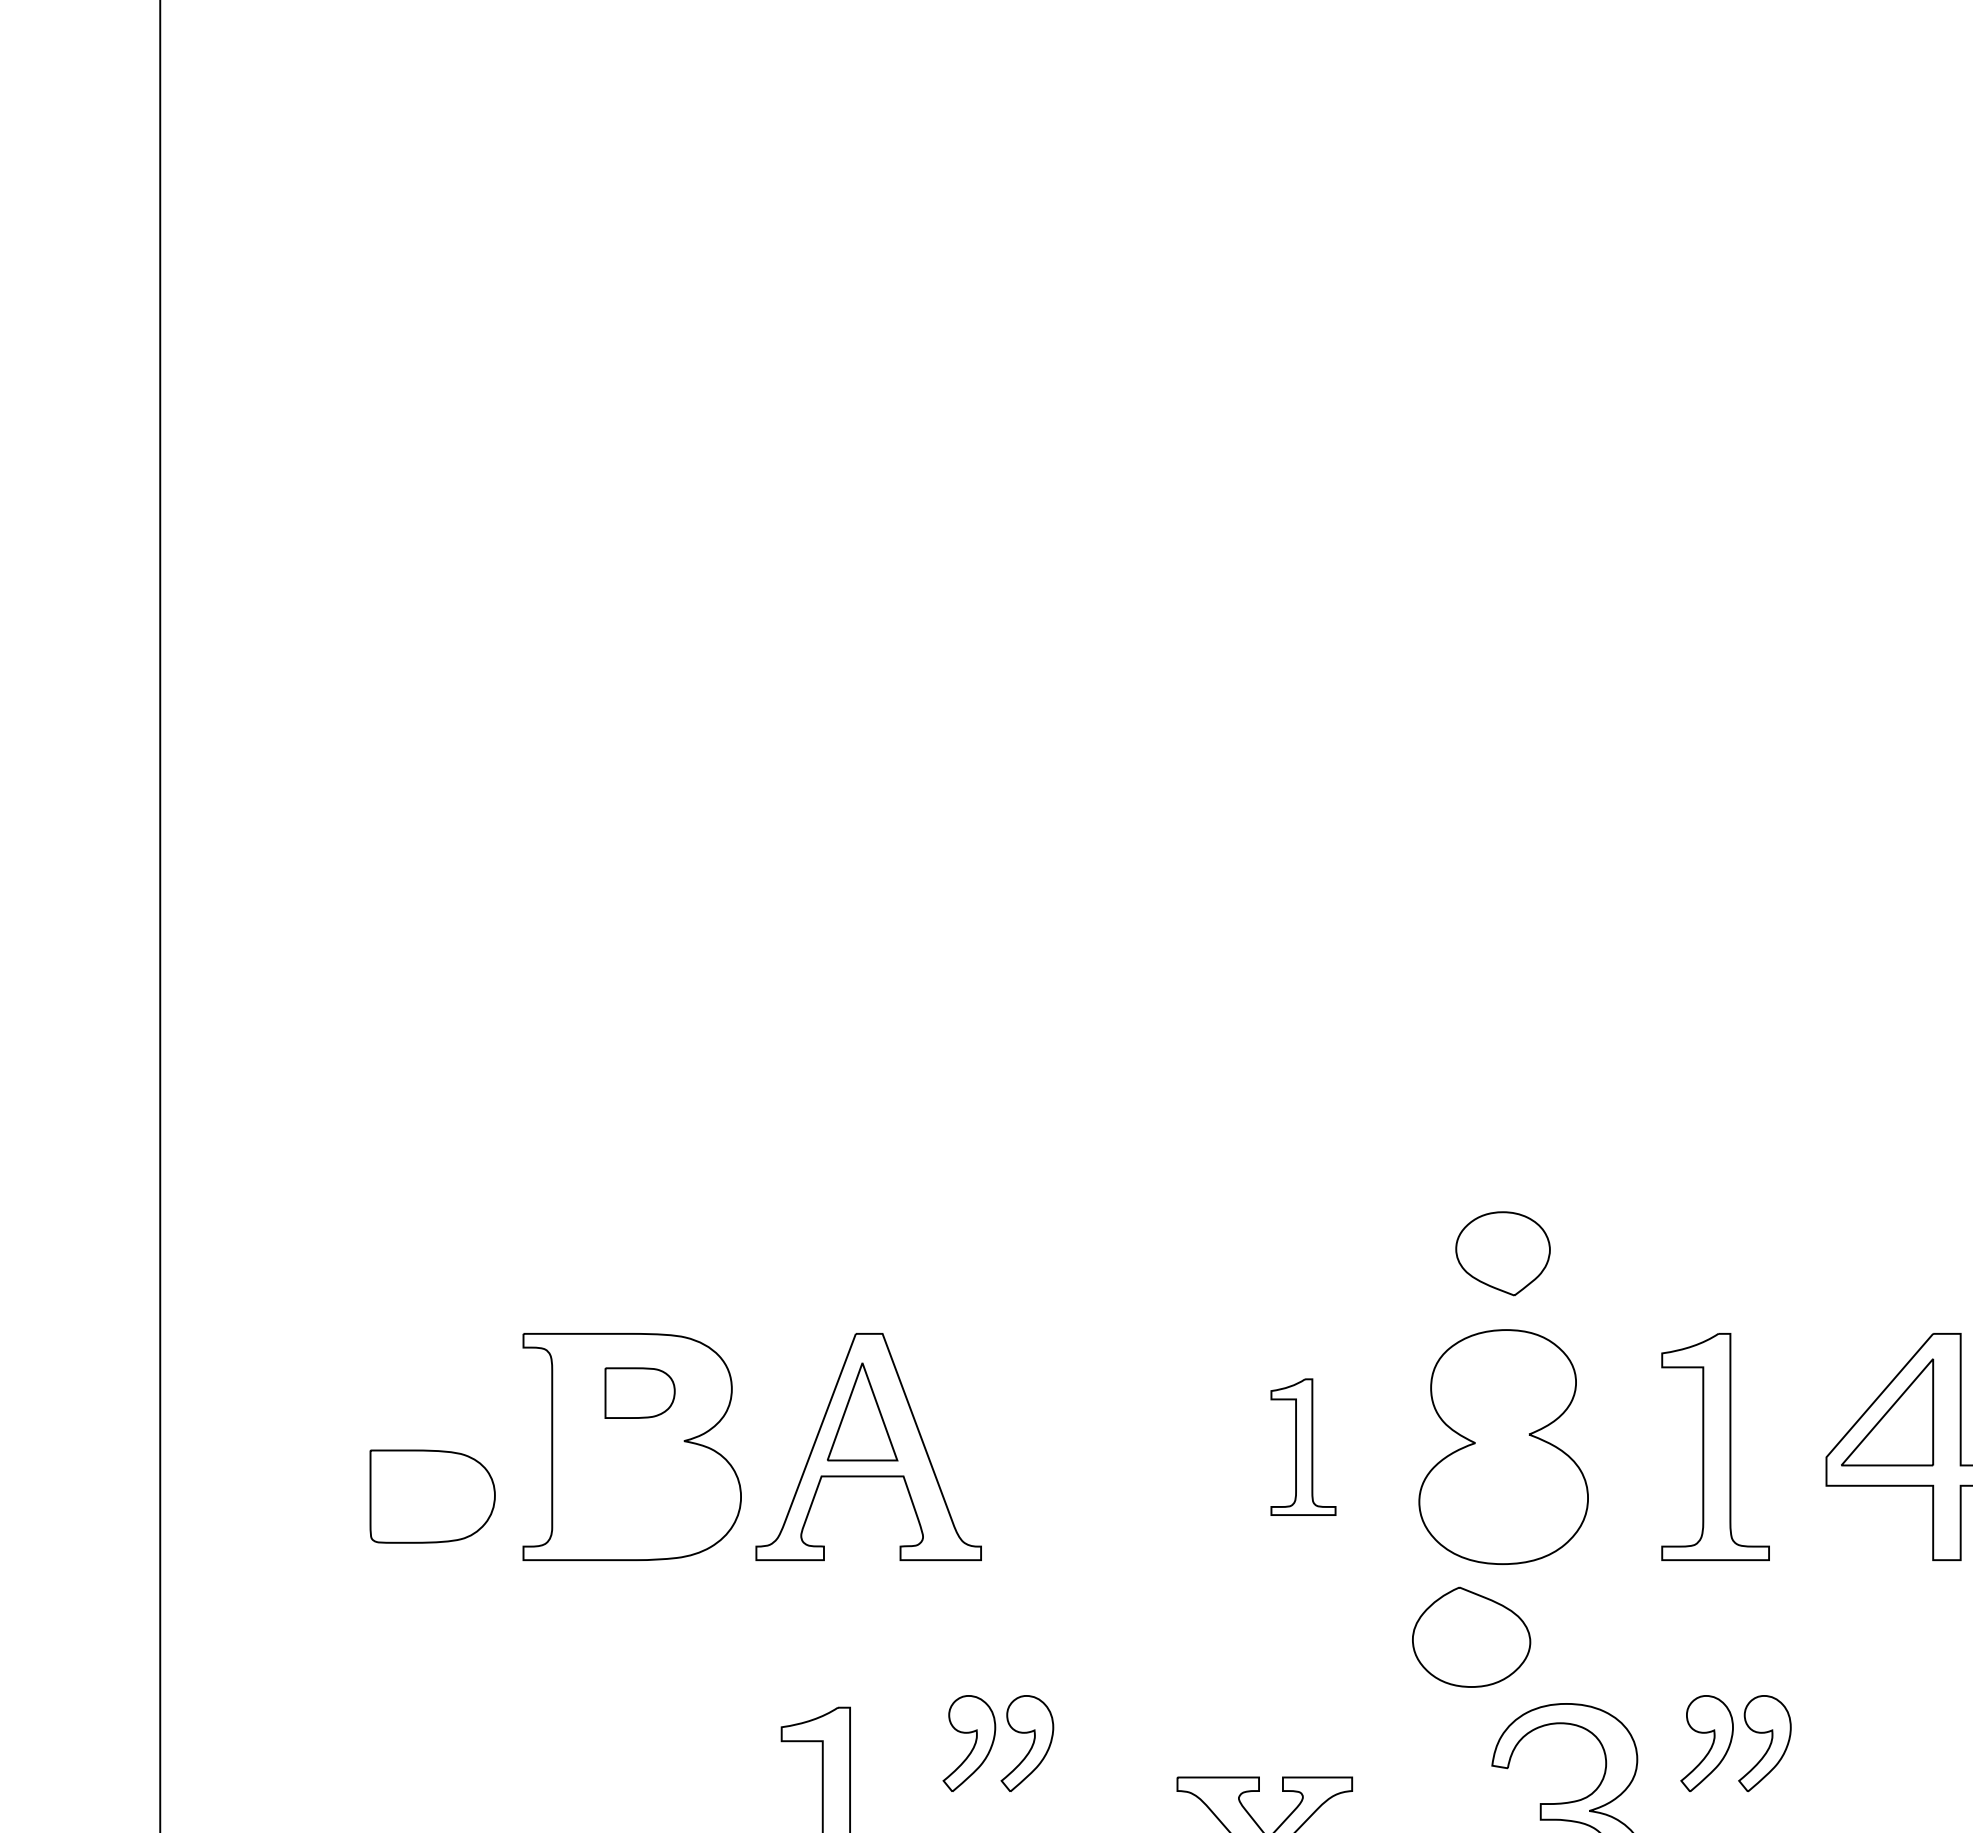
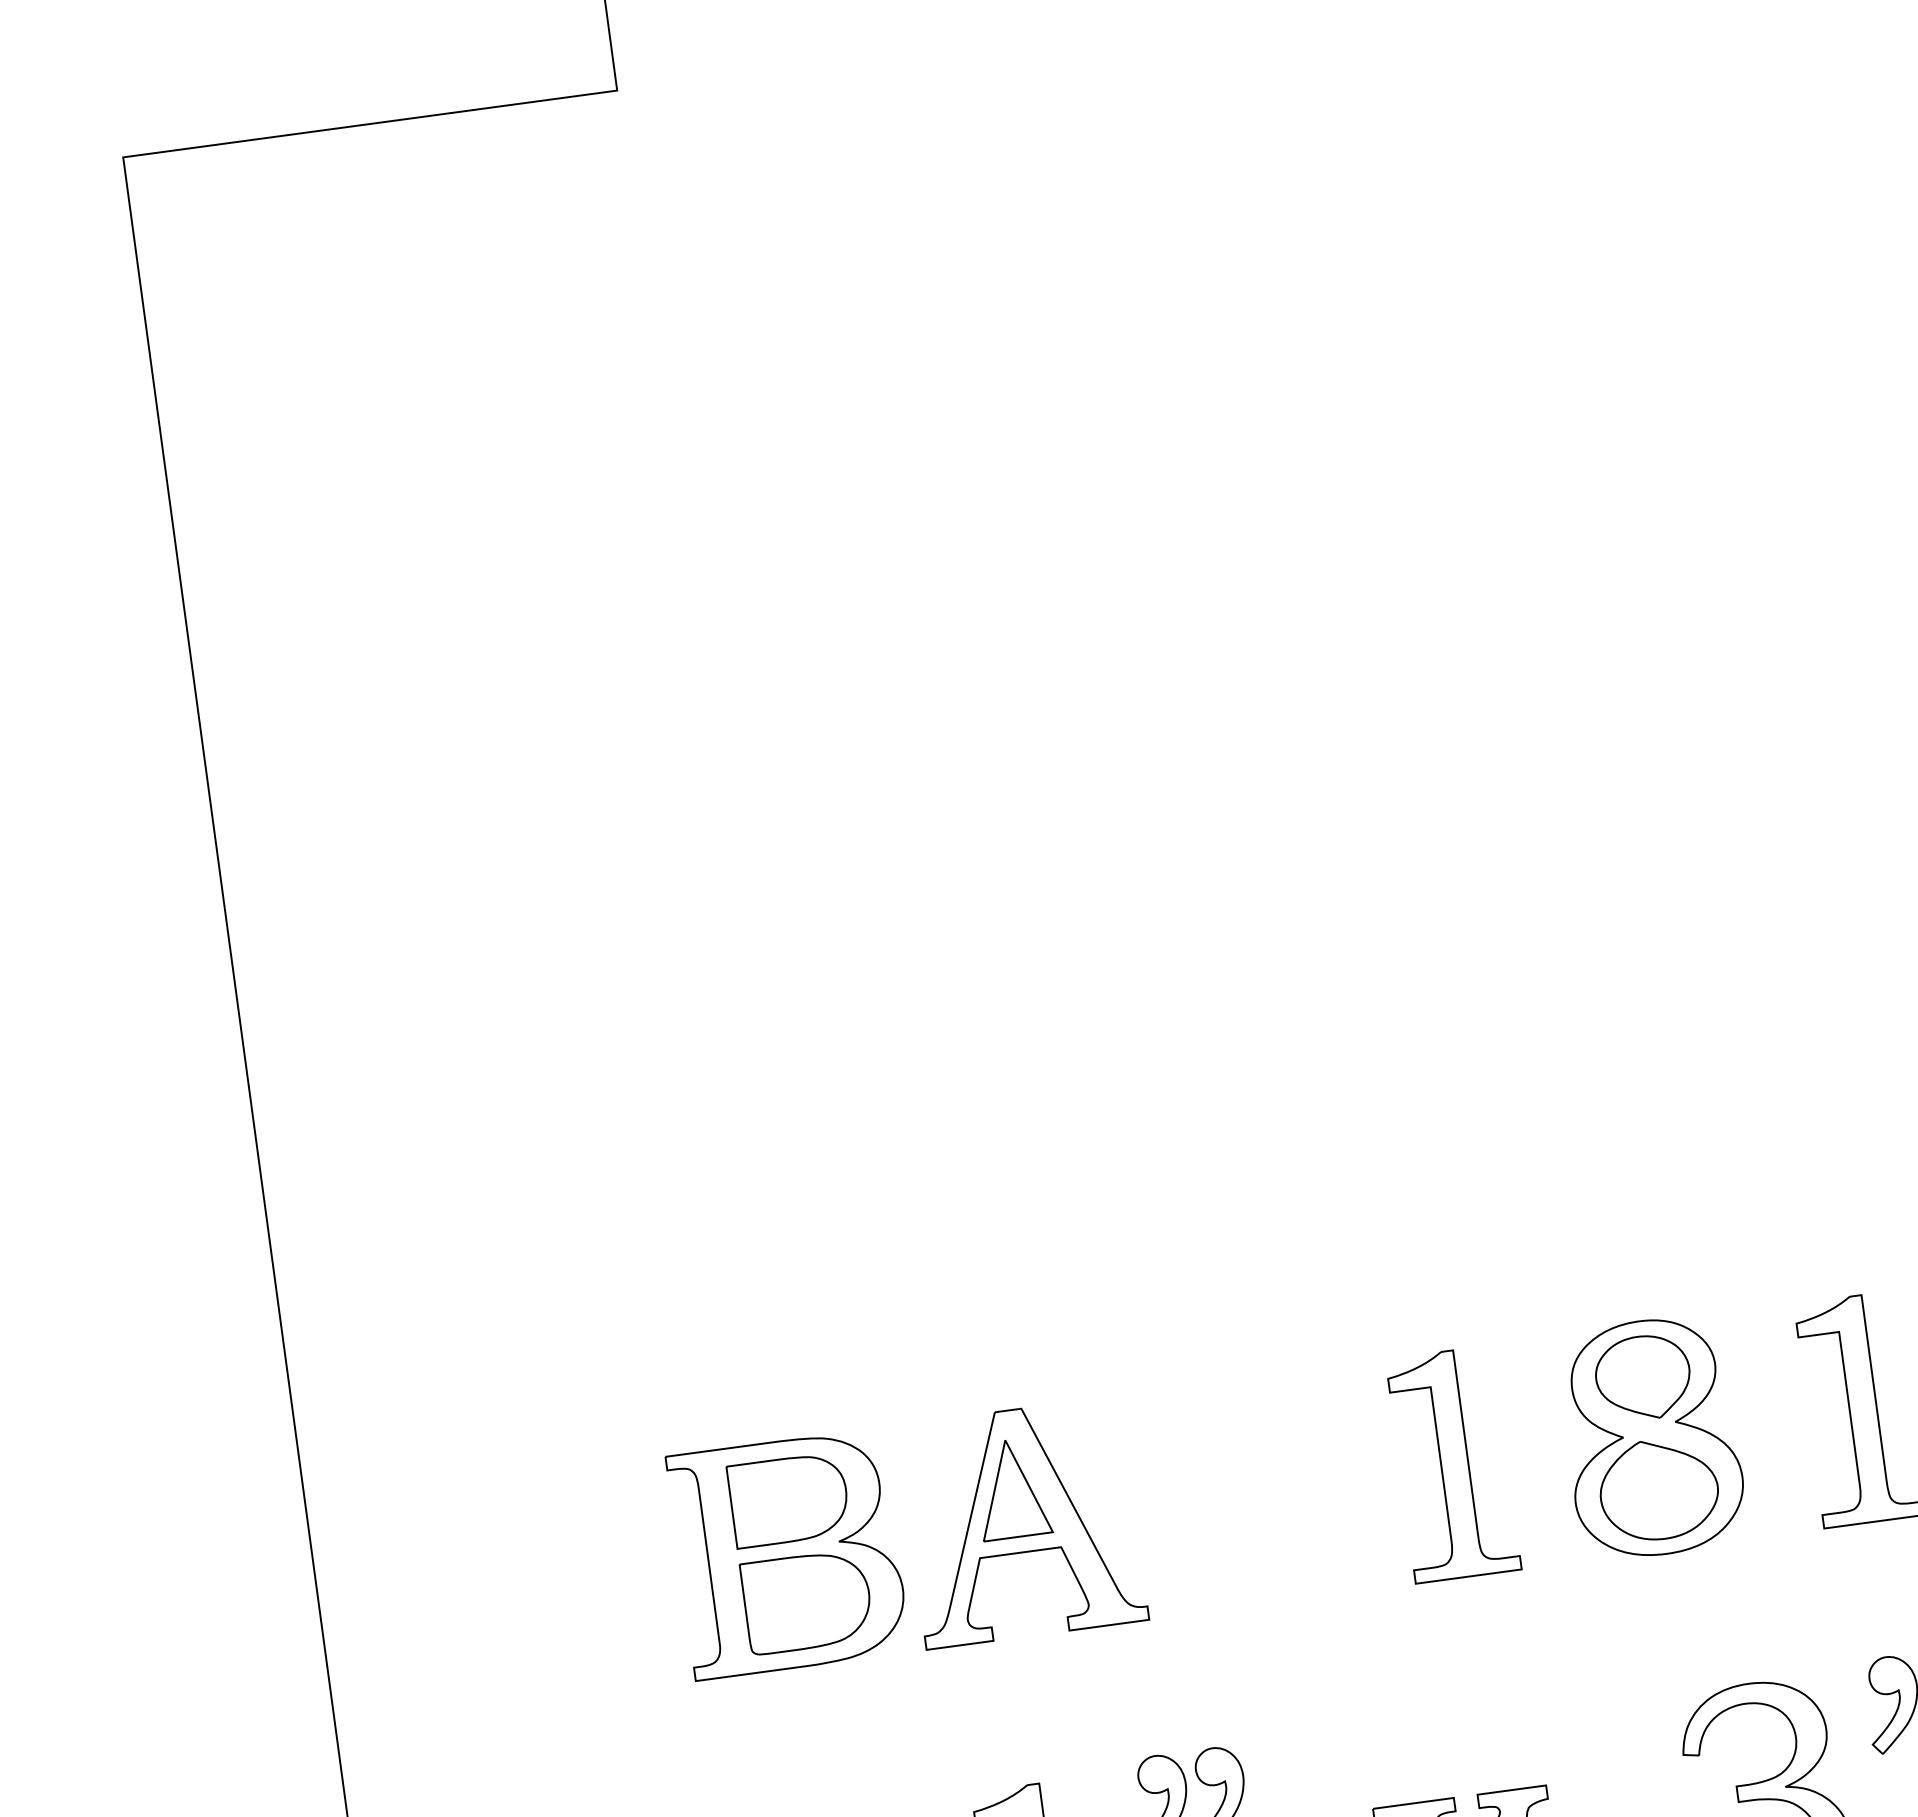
part: (1502, 1253) -> (1642, 1377), moved
part: (639, 1392) -> (788, 1499), size x1.67
part: (1303, 1447) -> (1453, 1464), size x1.67
part: (432, 1496) -> (807, 1601), moved
part: (1471, 1636) -> (1658, 1488), moved

